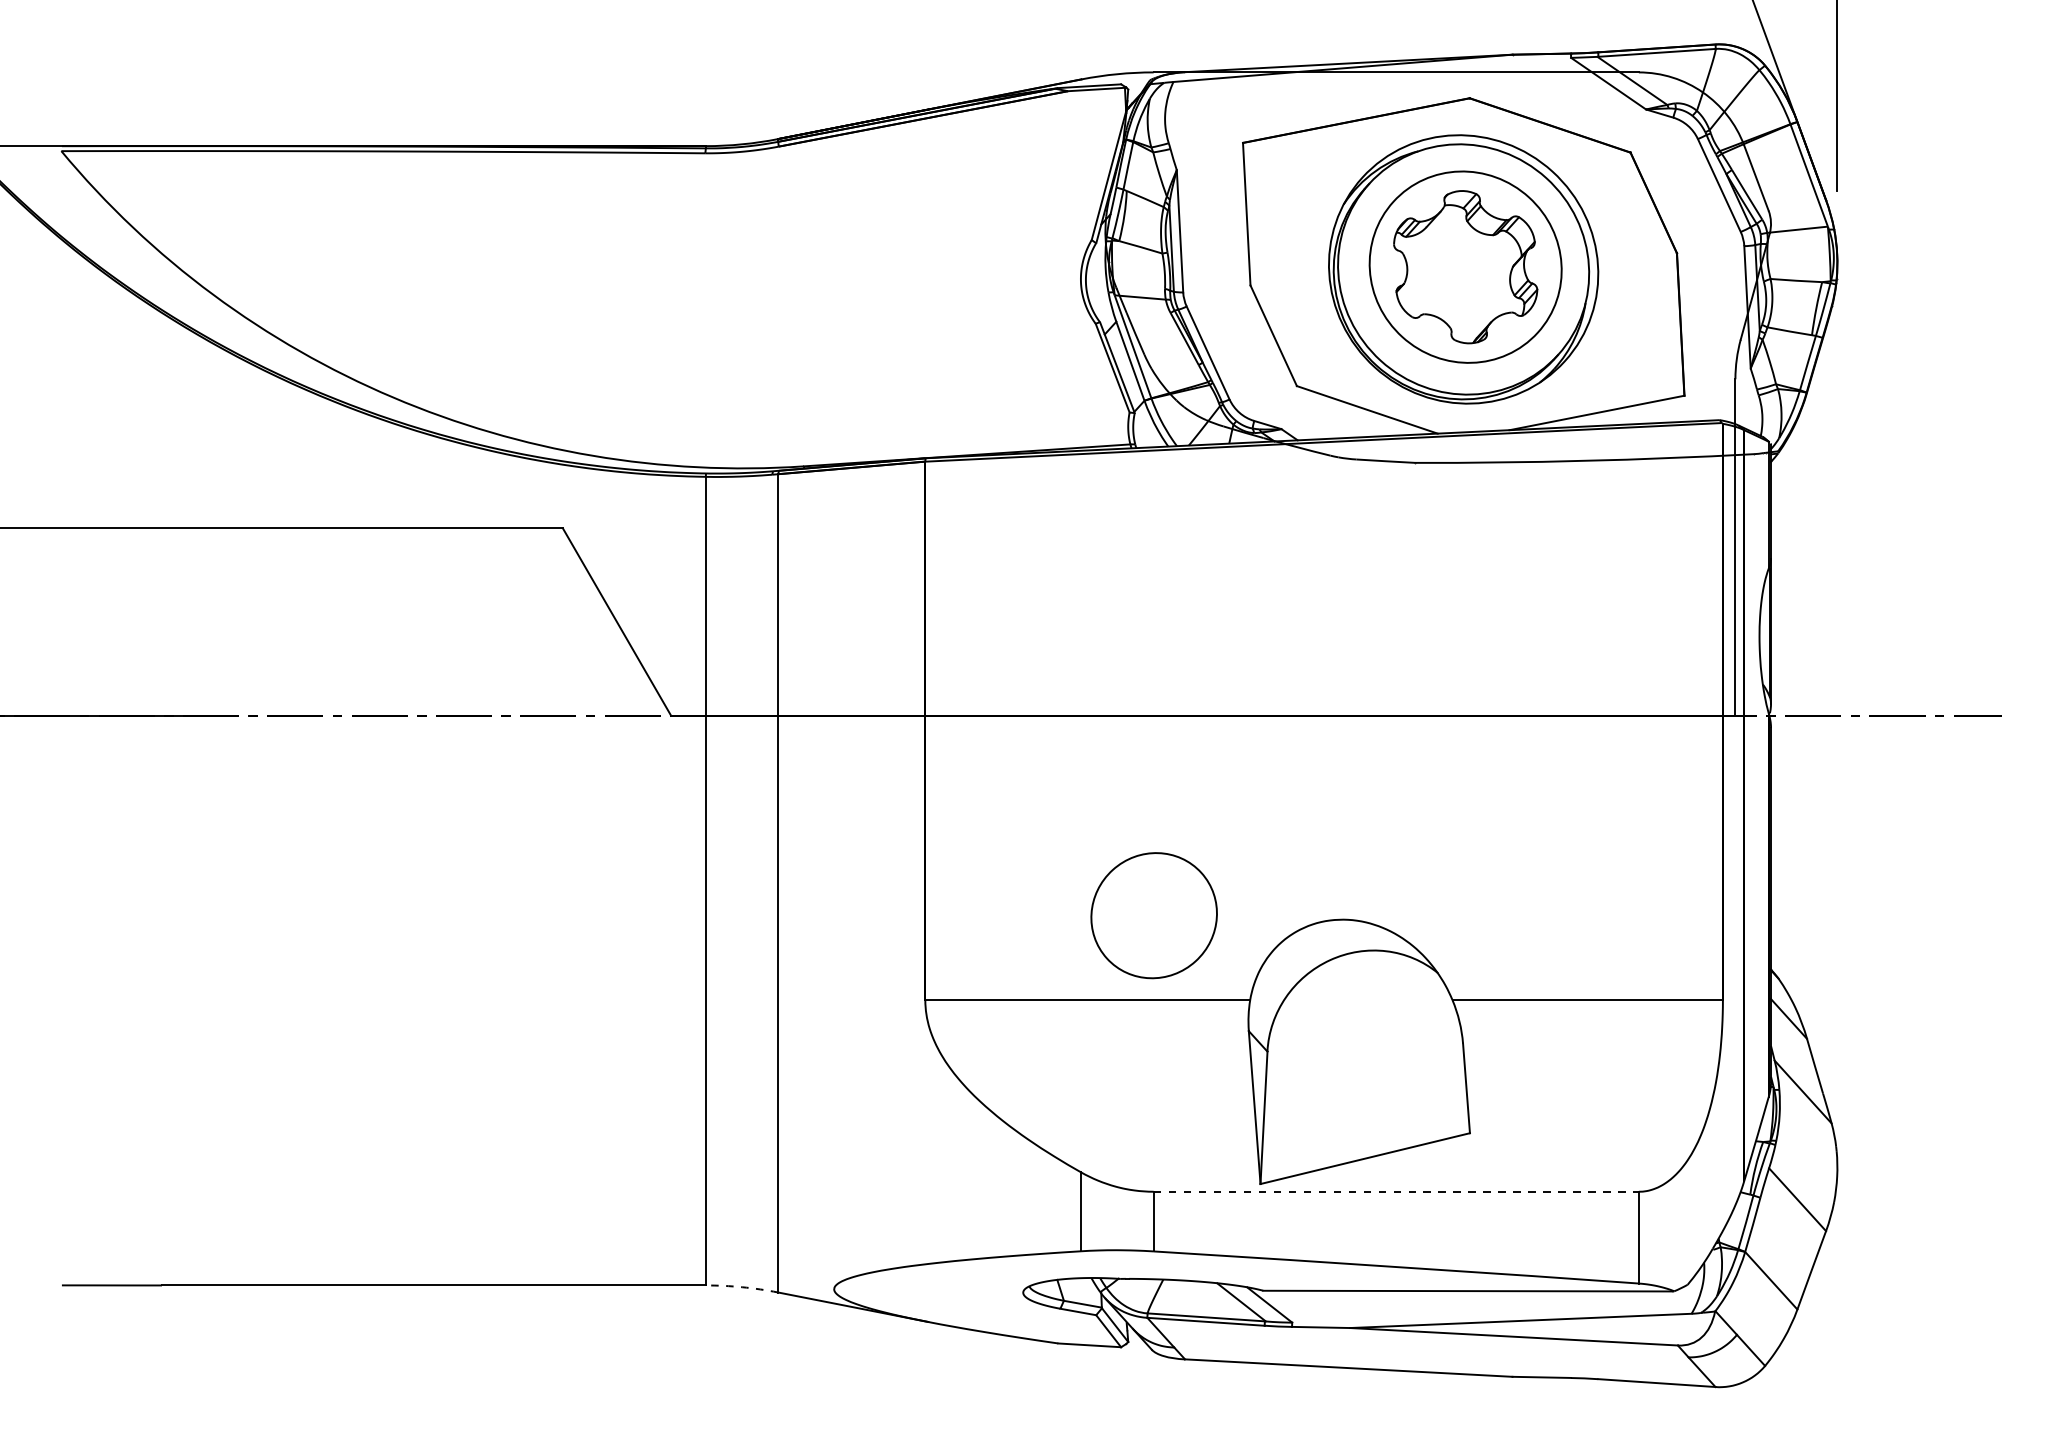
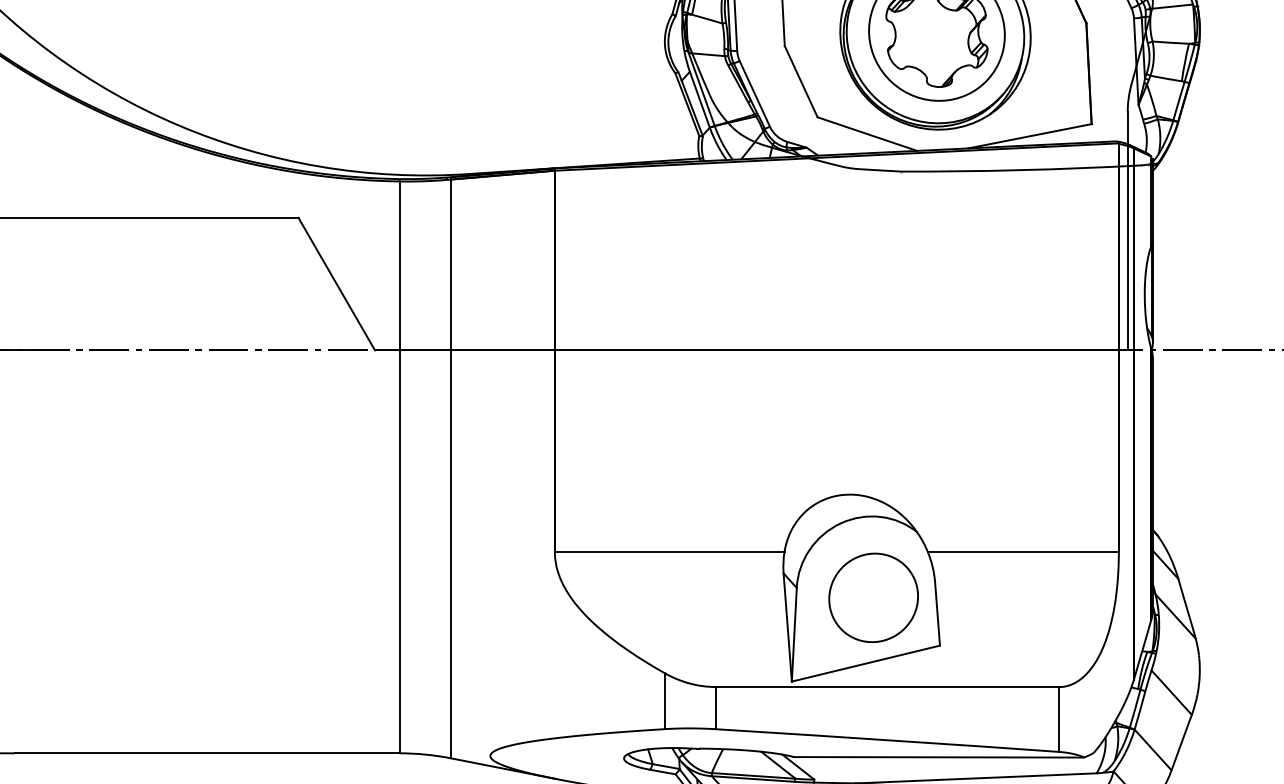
part: (1153, 915) -> (873, 597), moved
line: (1396, 1191) -> (888, 686), dashed -> solid
arc: (742, 1287) -> (425, 754), dashed -> solid

